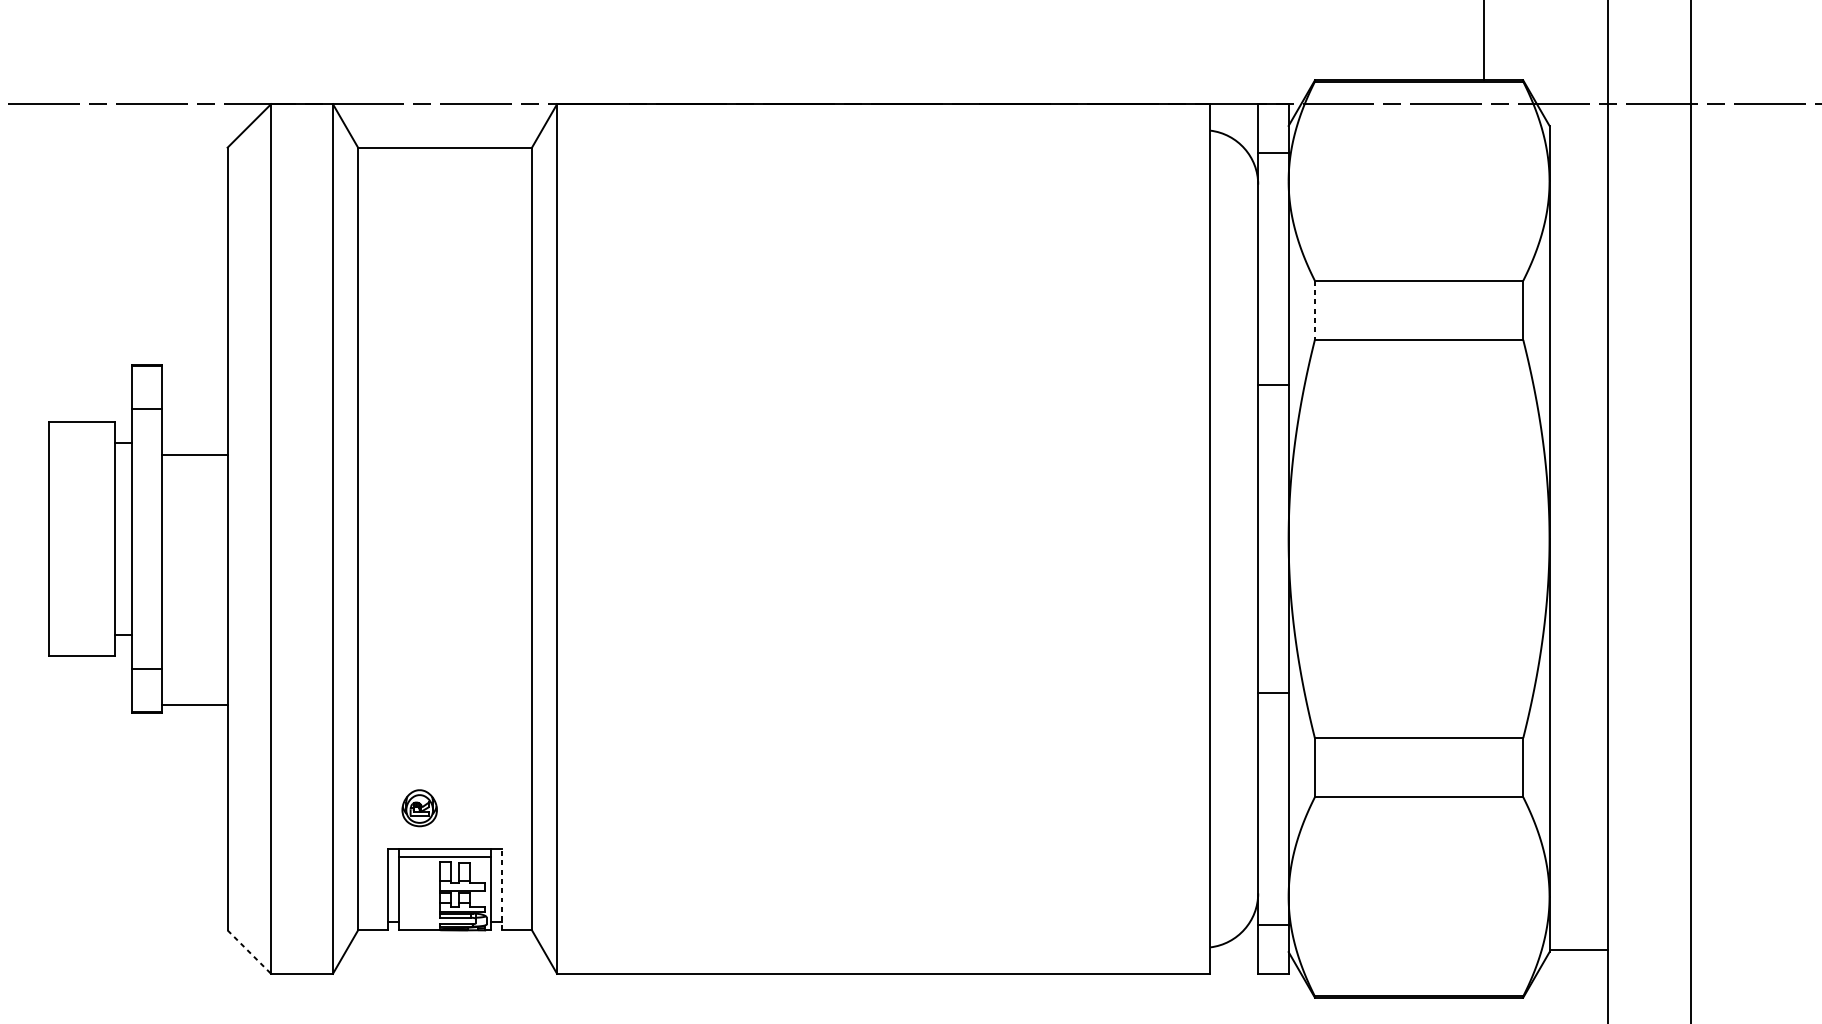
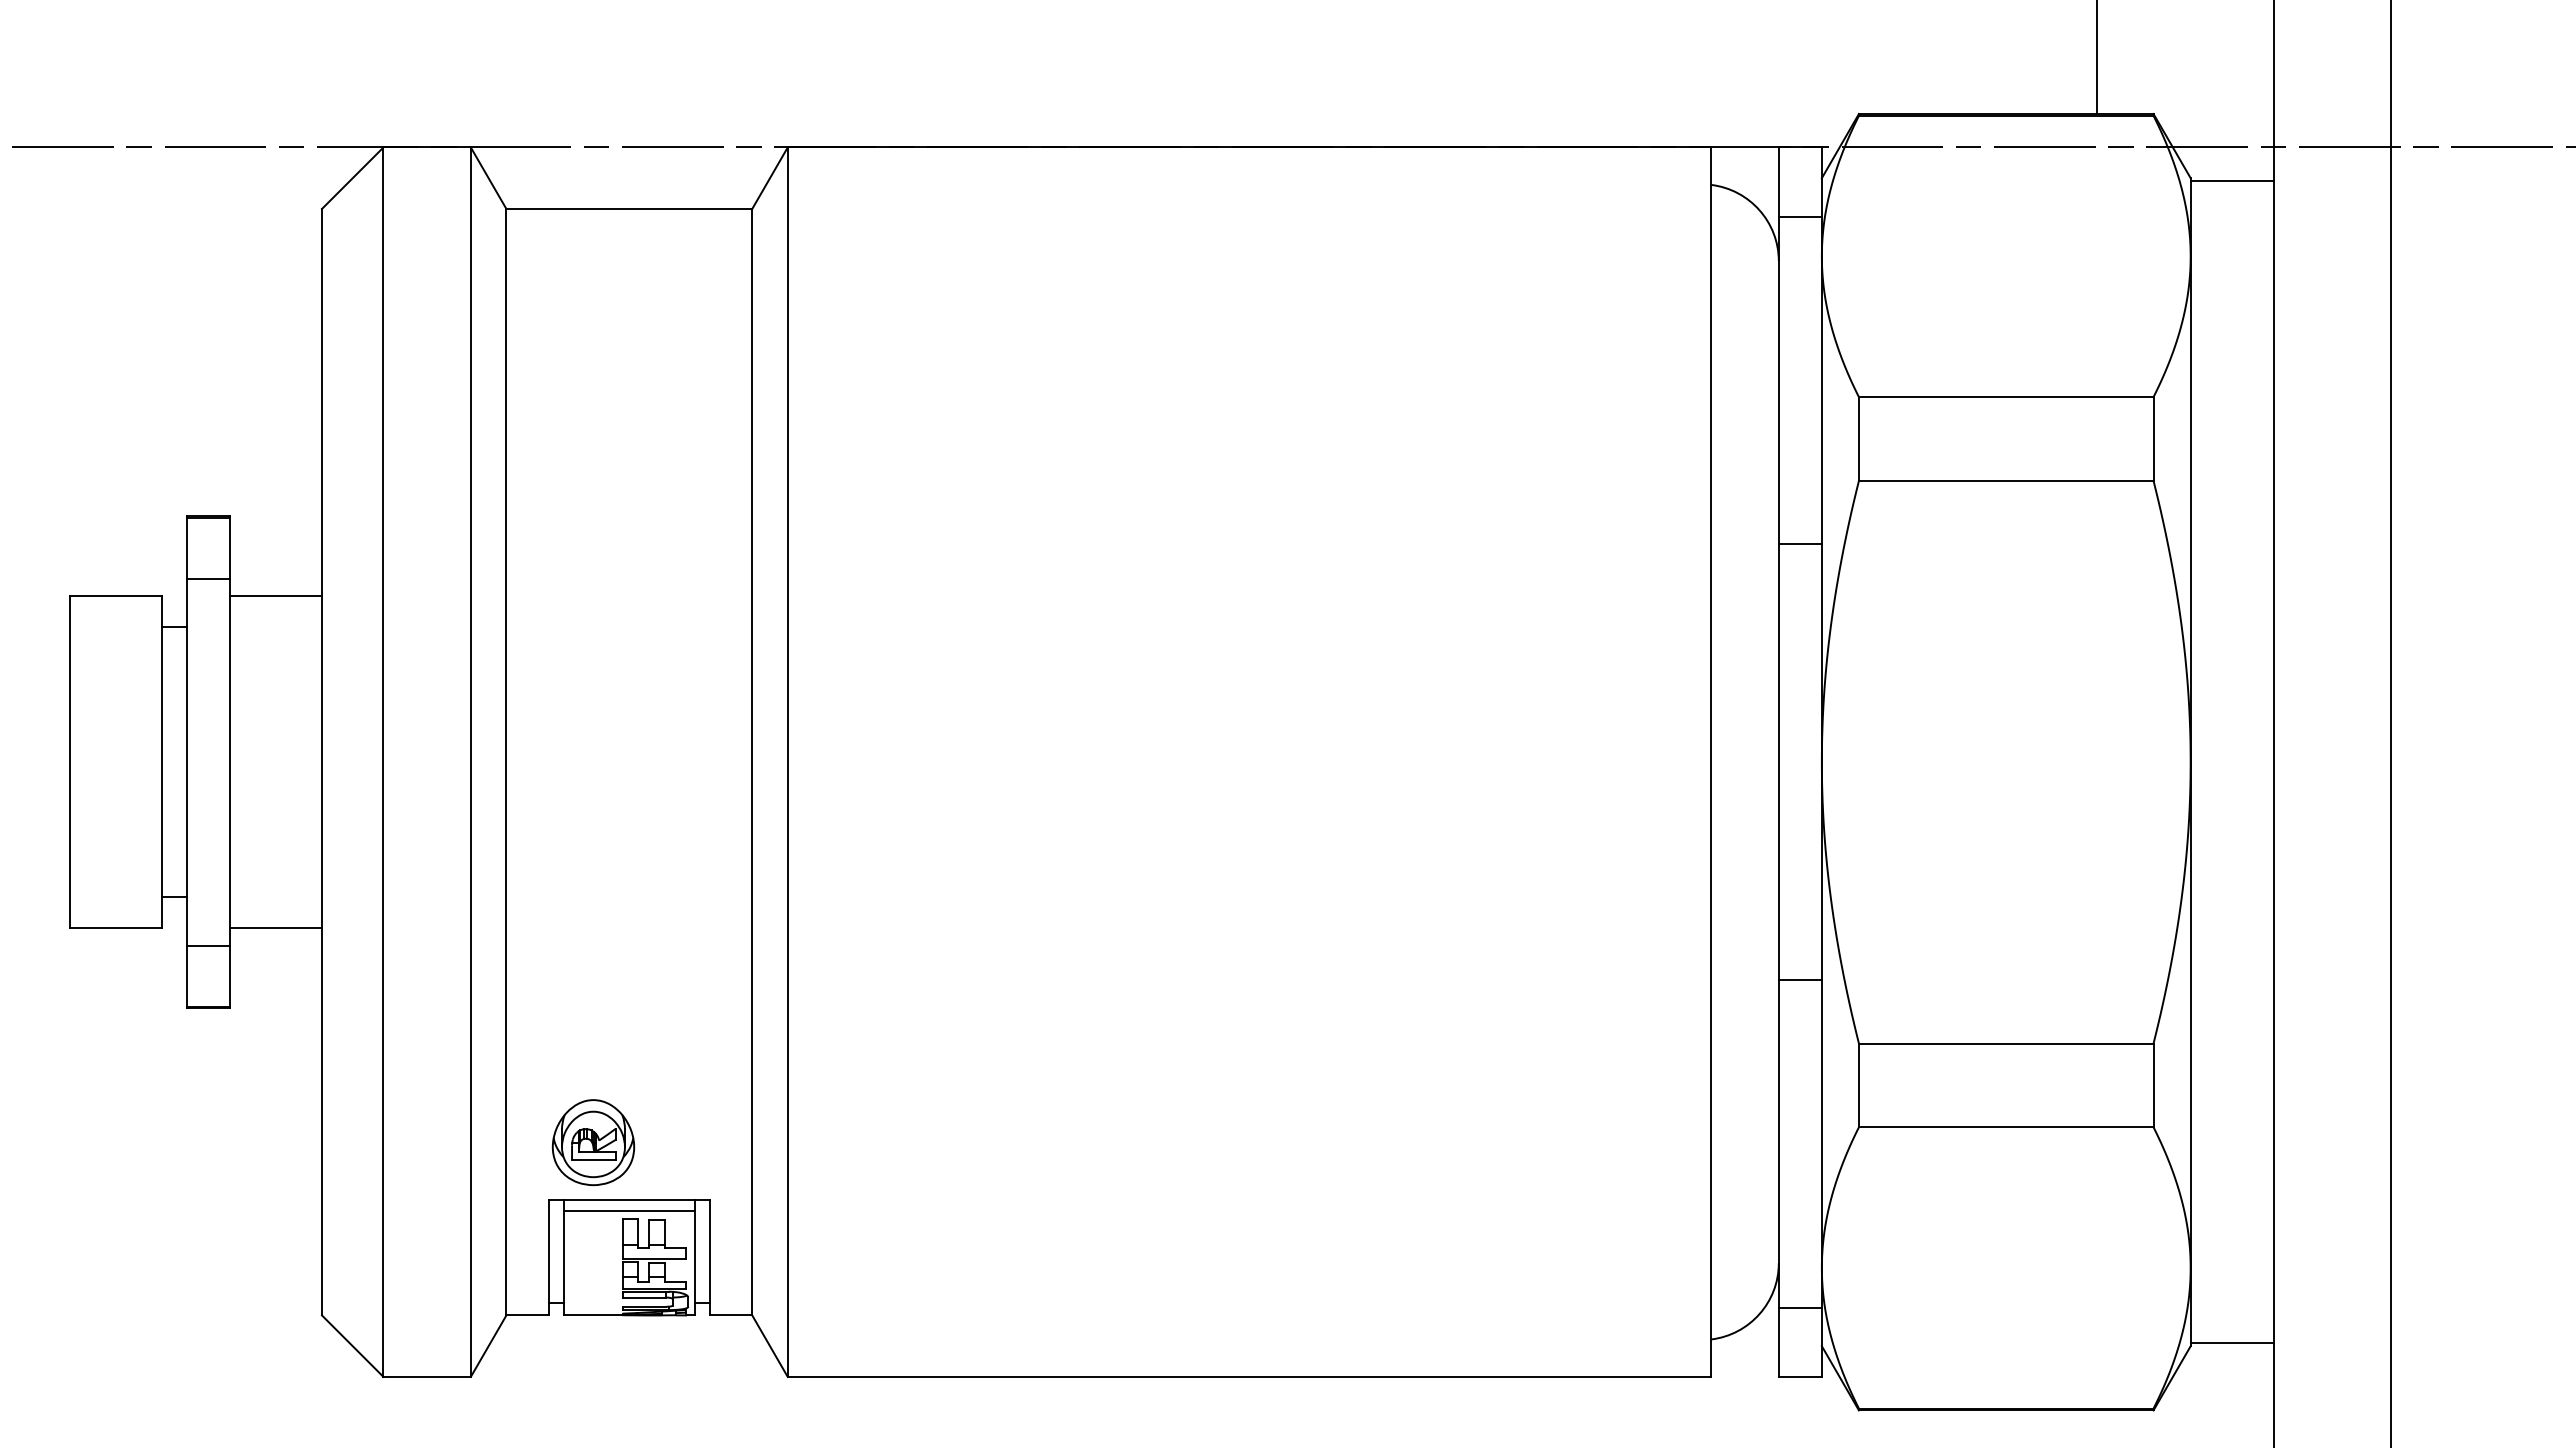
line: (1578, 128) -> (2231, 181), added
line: (1314, 310) -> (1858, 439), dashed -> solid
line: (194, 455) -> (275, 596), moved
line: (194, 704) -> (275, 928), moved
part: (419, 808) -> (593, 1142), size x1.67
line: (502, 889) -> (710, 1257), dashed -> solid
line: (249, 952) -> (353, 1346), dashed -> solid

